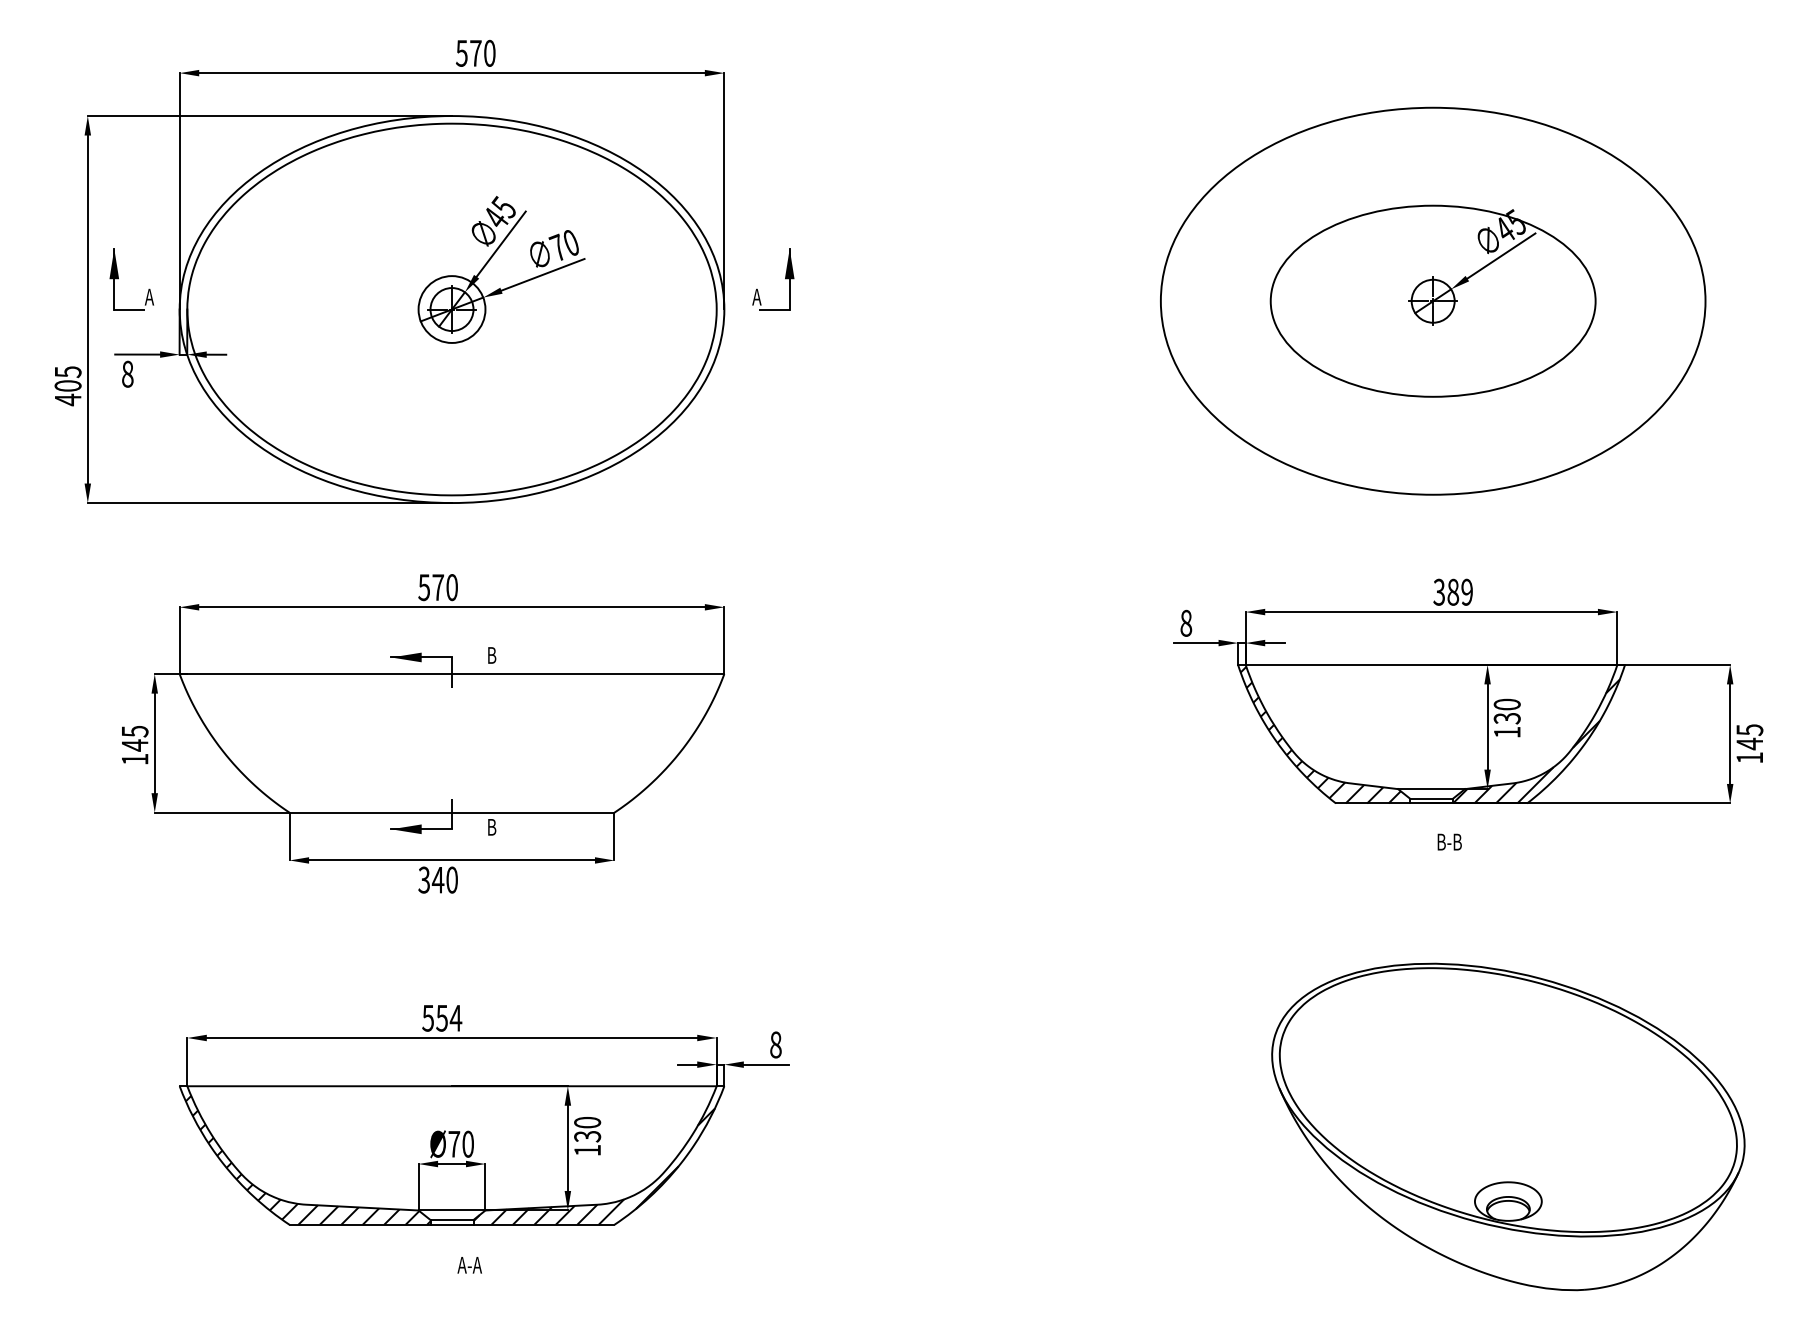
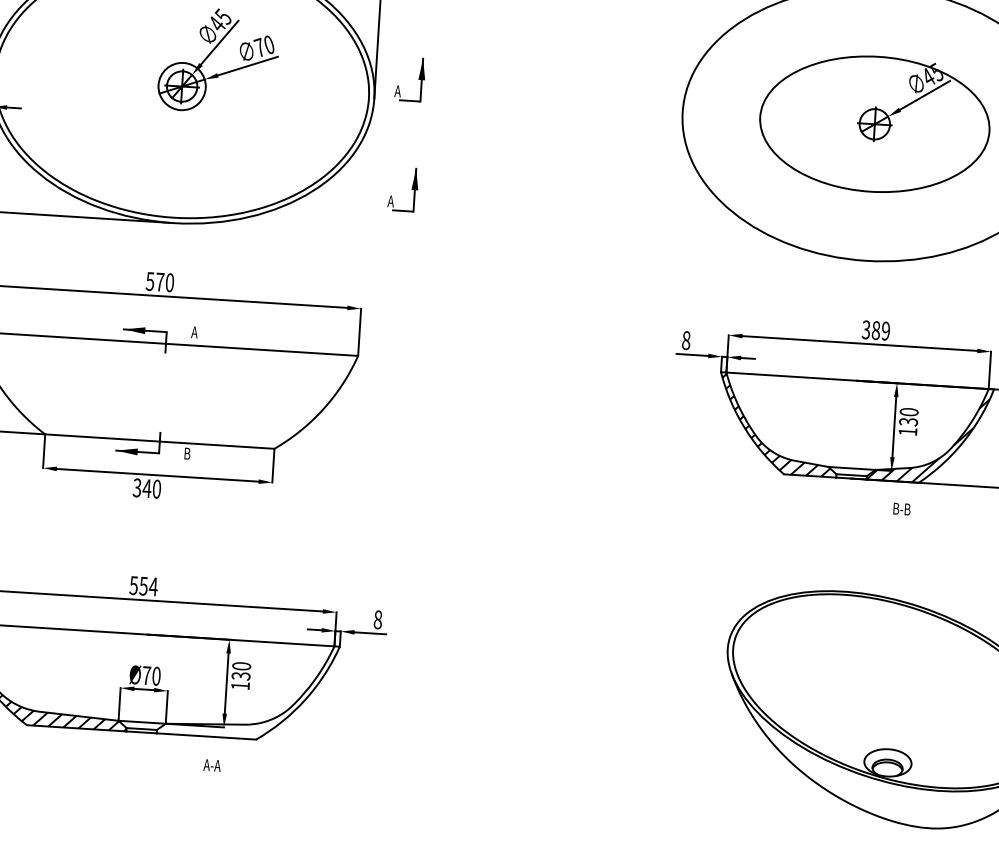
part: (785, 435) -> (411, 190), added
text: (491, 655) -> (194, 332), B -> A
text: (1449, 841) -> (901, 508), moved
hatch: (593, 1166) -> (243, 697), removed
text: (469, 1265) -> (212, 765), moved

